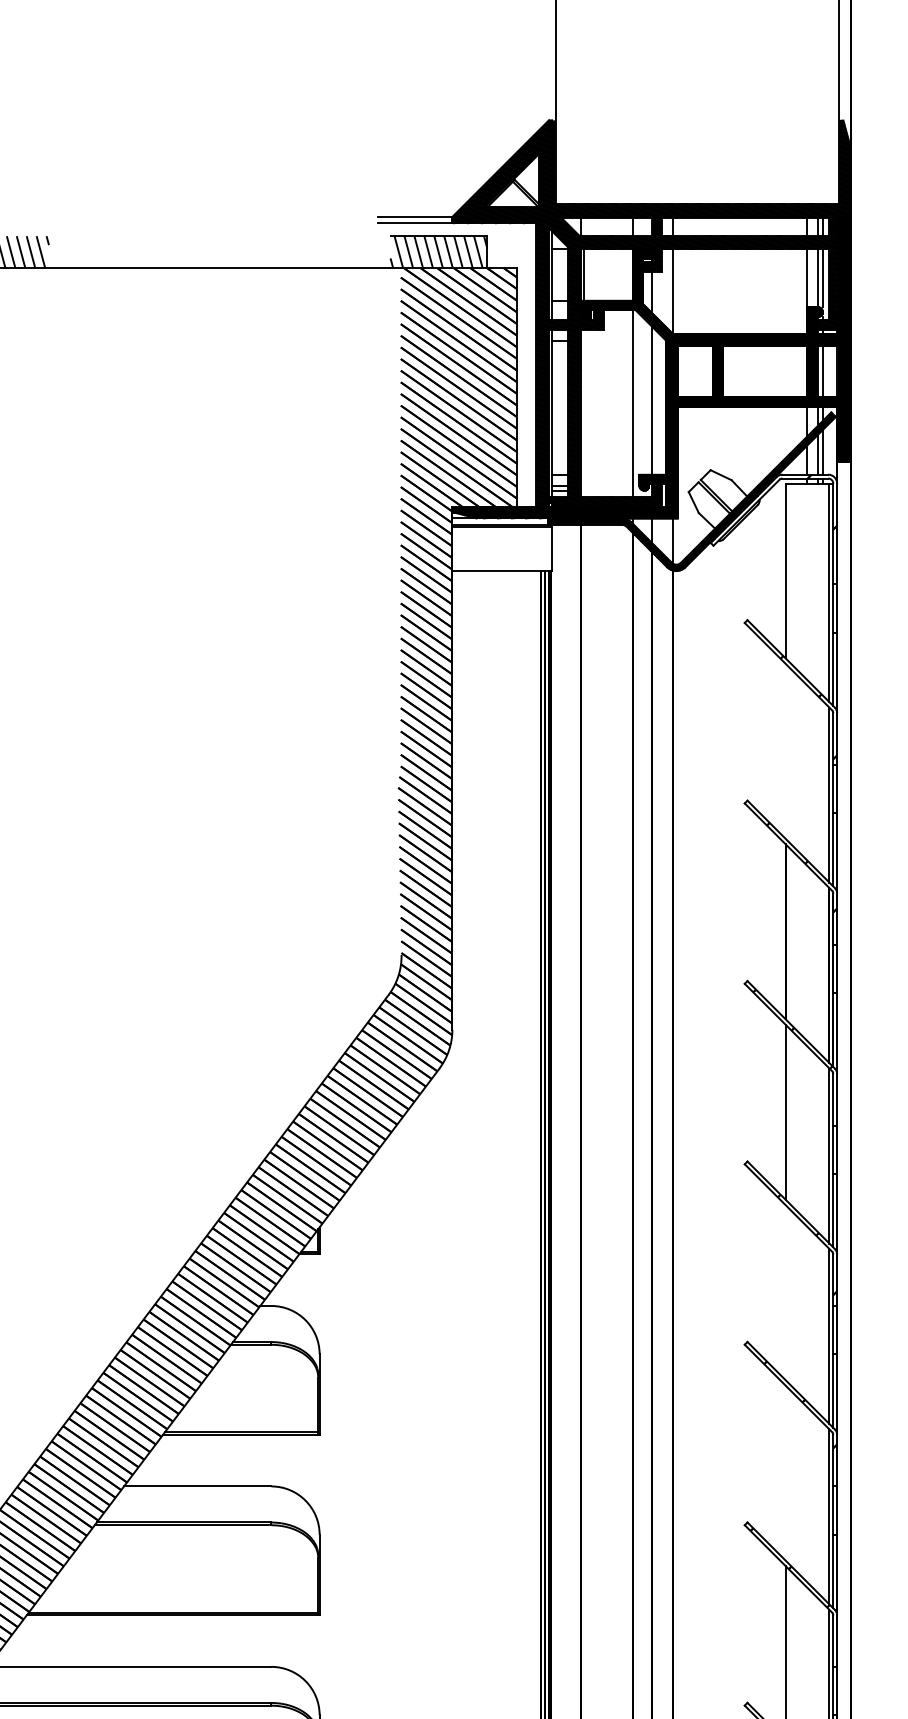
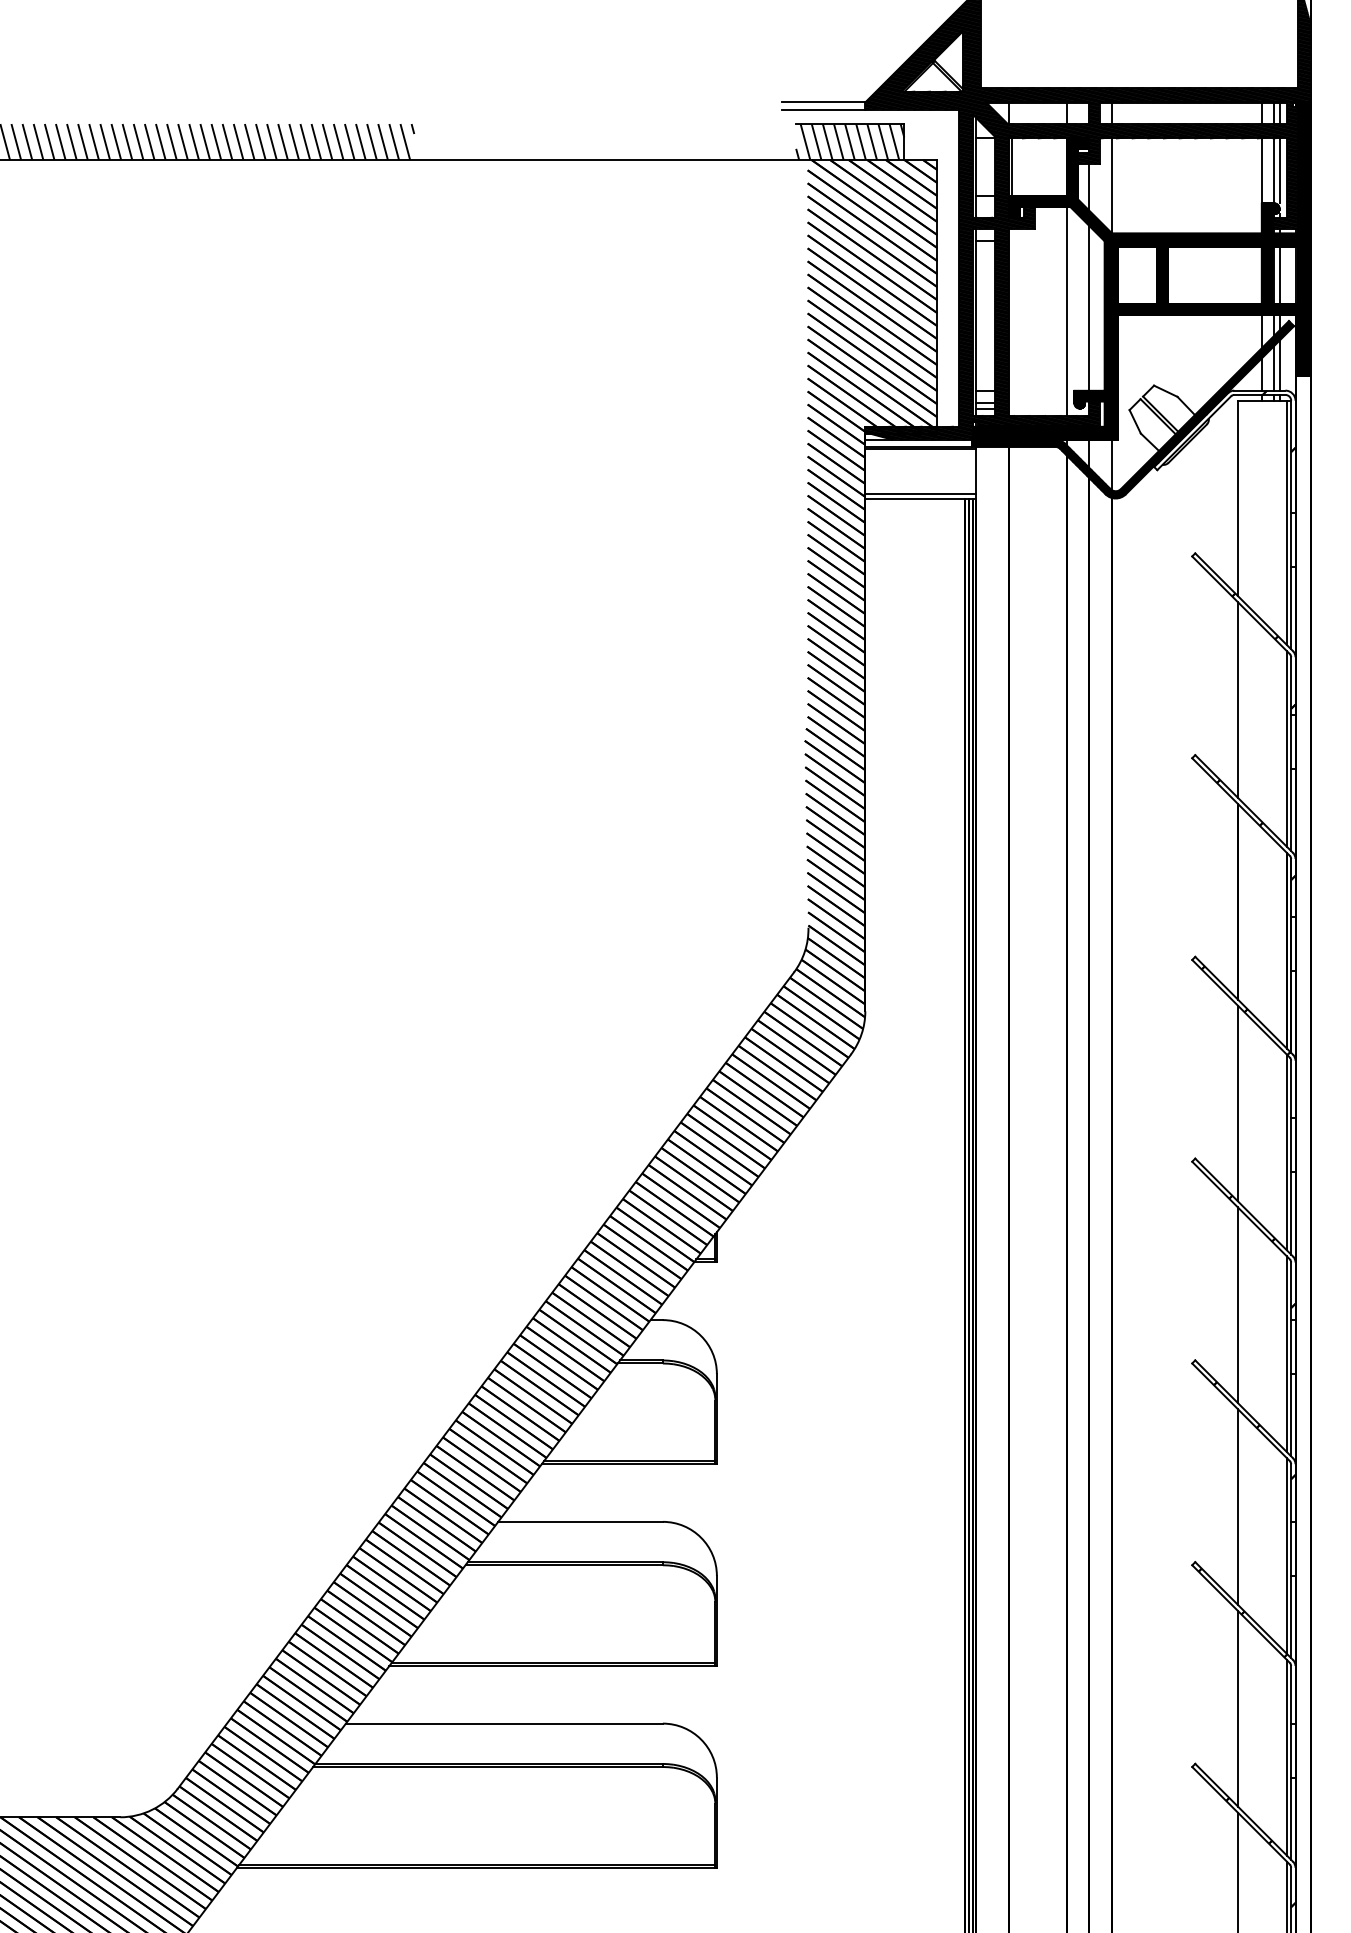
line: (501, 567) -> (920, 494), added
line: (785, 750) -> (1237, 699), added
line: (785, 1292) -> (1237, 1305), added
line: (785, 1472) -> (1237, 1506), added

